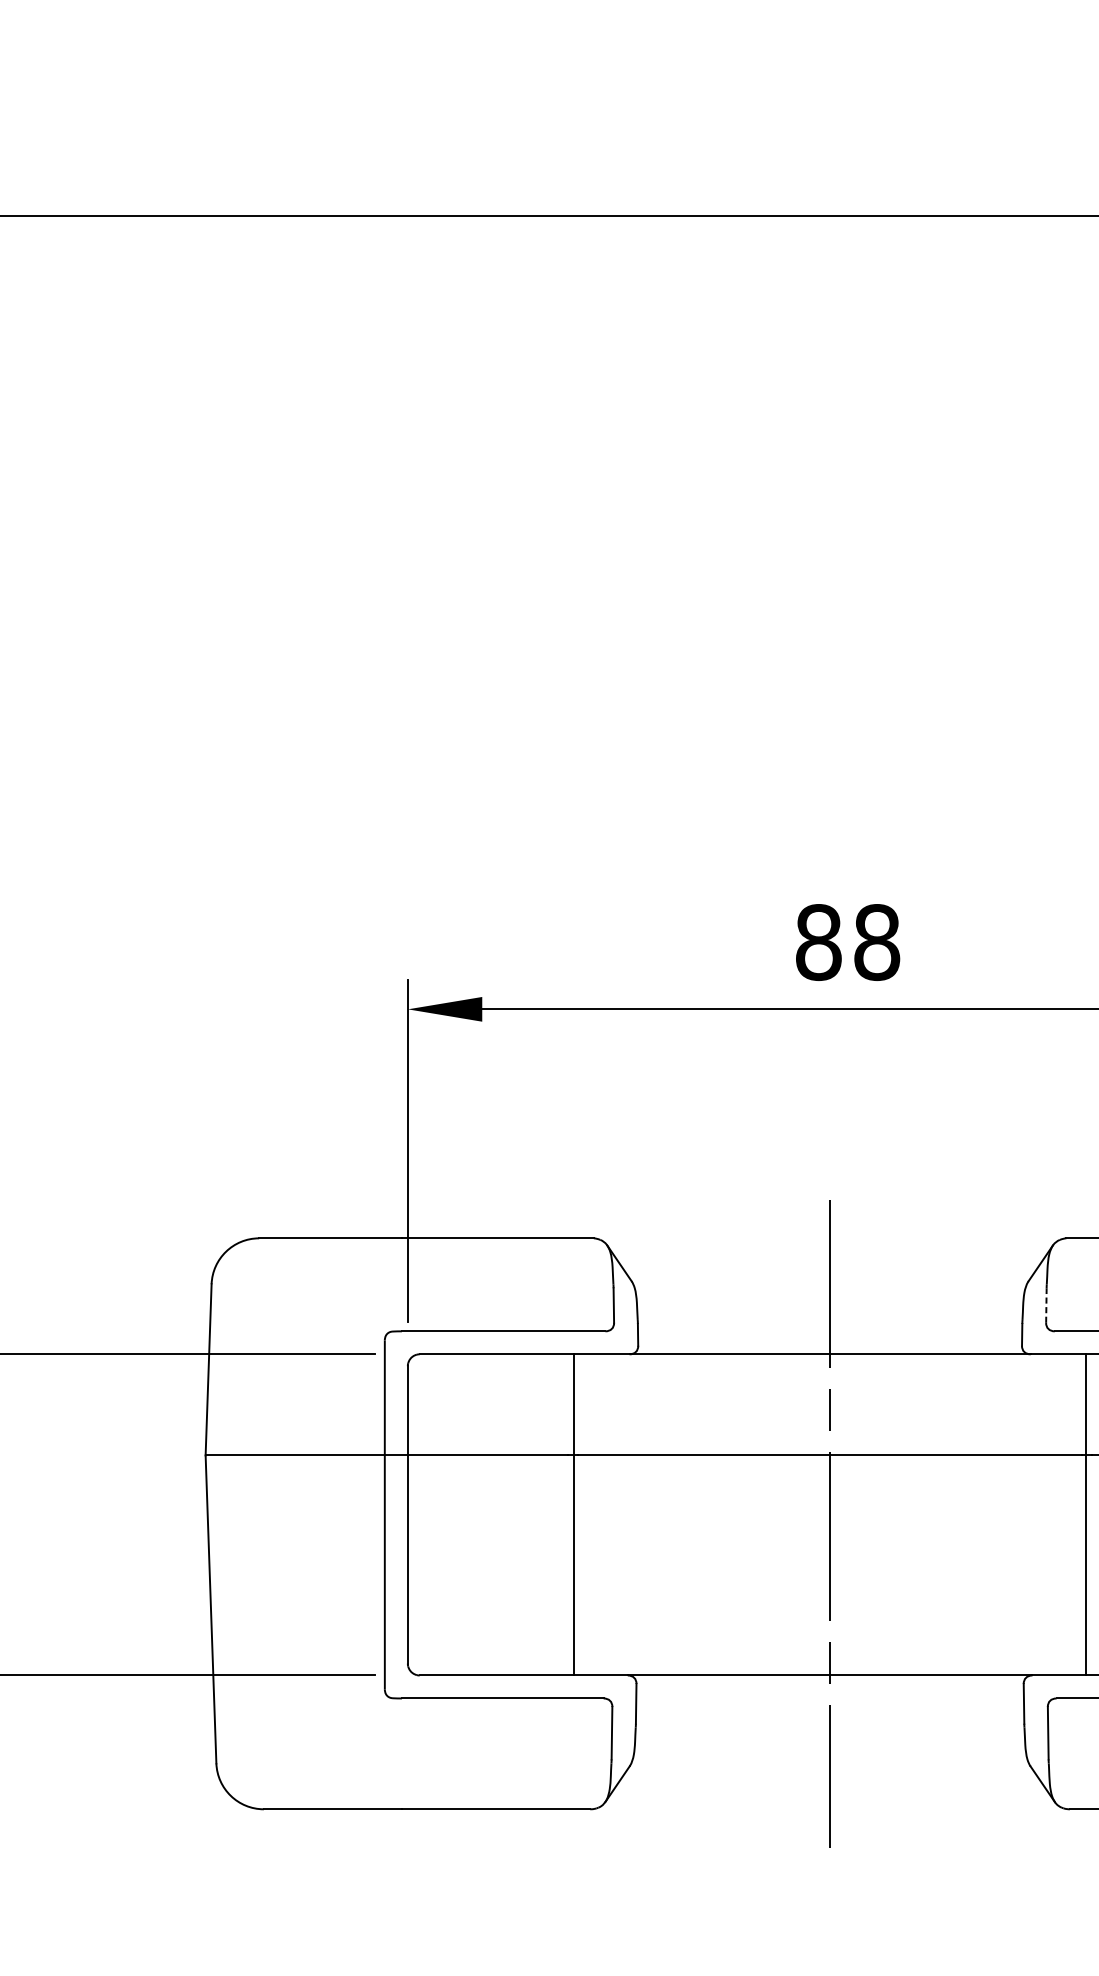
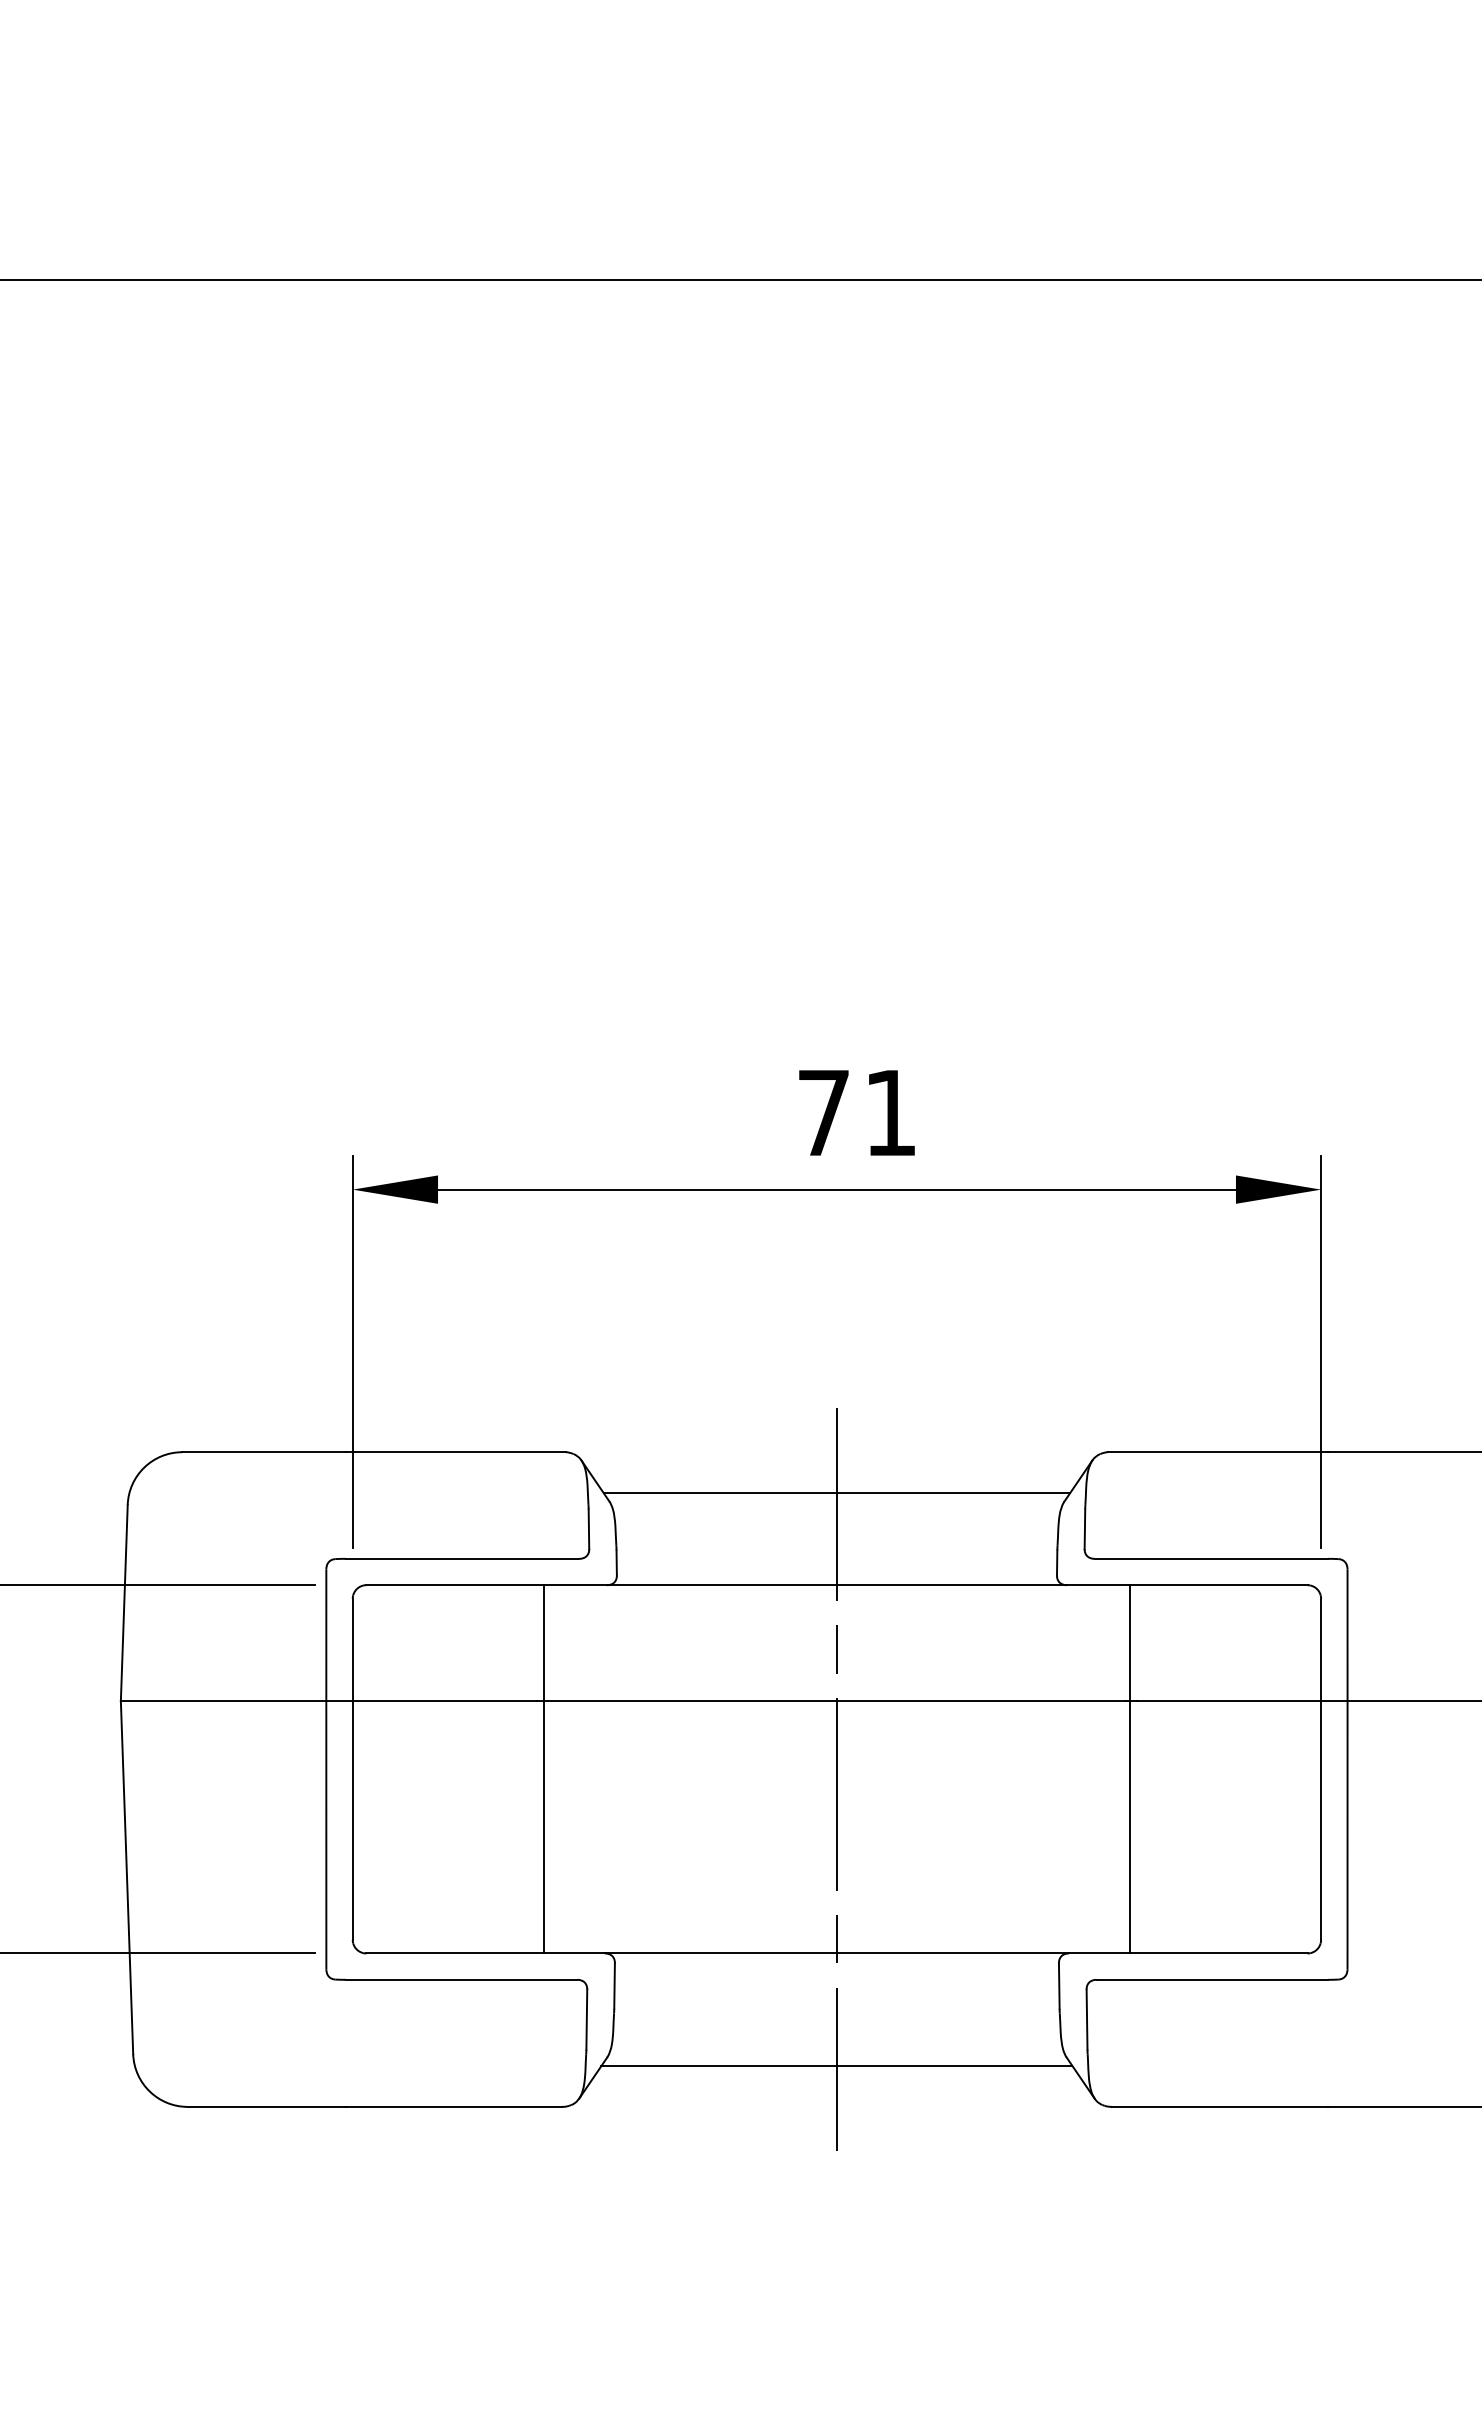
text: (848, 942) -> (857, 1112), 88 -> 71
line: (829, 1274) -> (836, 1493), added
line: (1046, 1305) -> (1084, 1529), dashed -> solid
line: (829, 1773) -> (836, 2065), added

